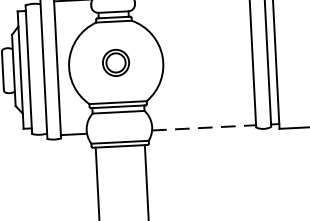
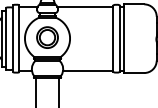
part: (116, 62) -> (47, 37), size x1.67
line: (205, 127) -> (88, 70), dashed -> solid

